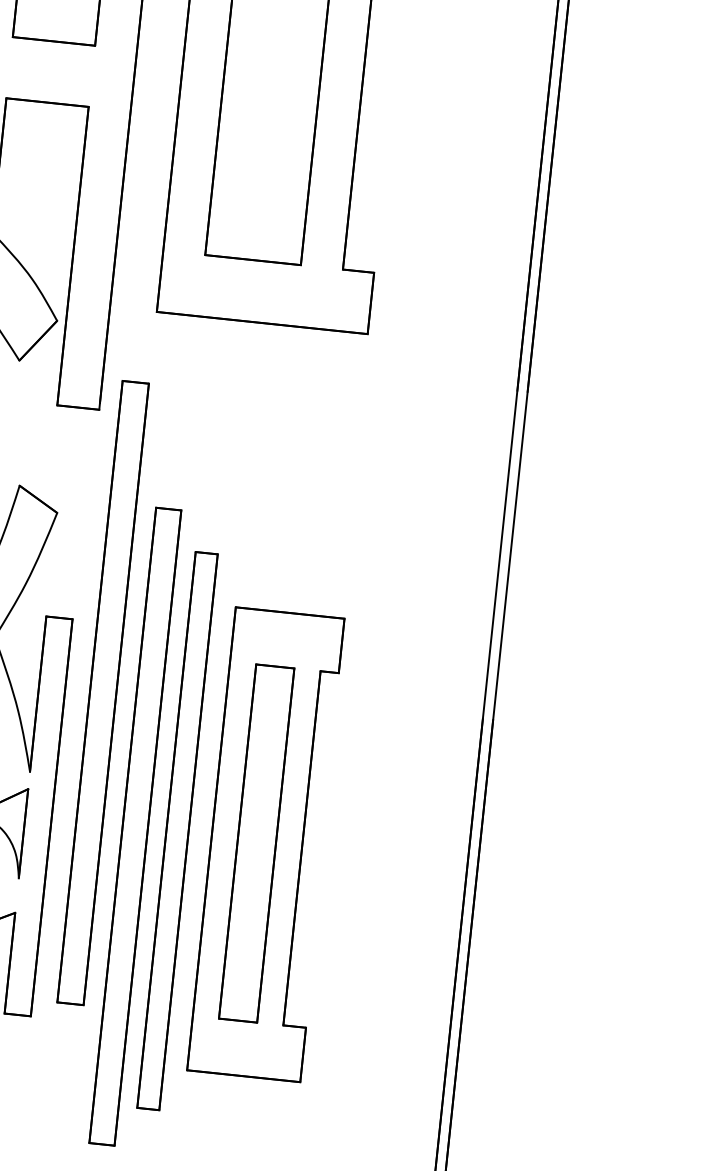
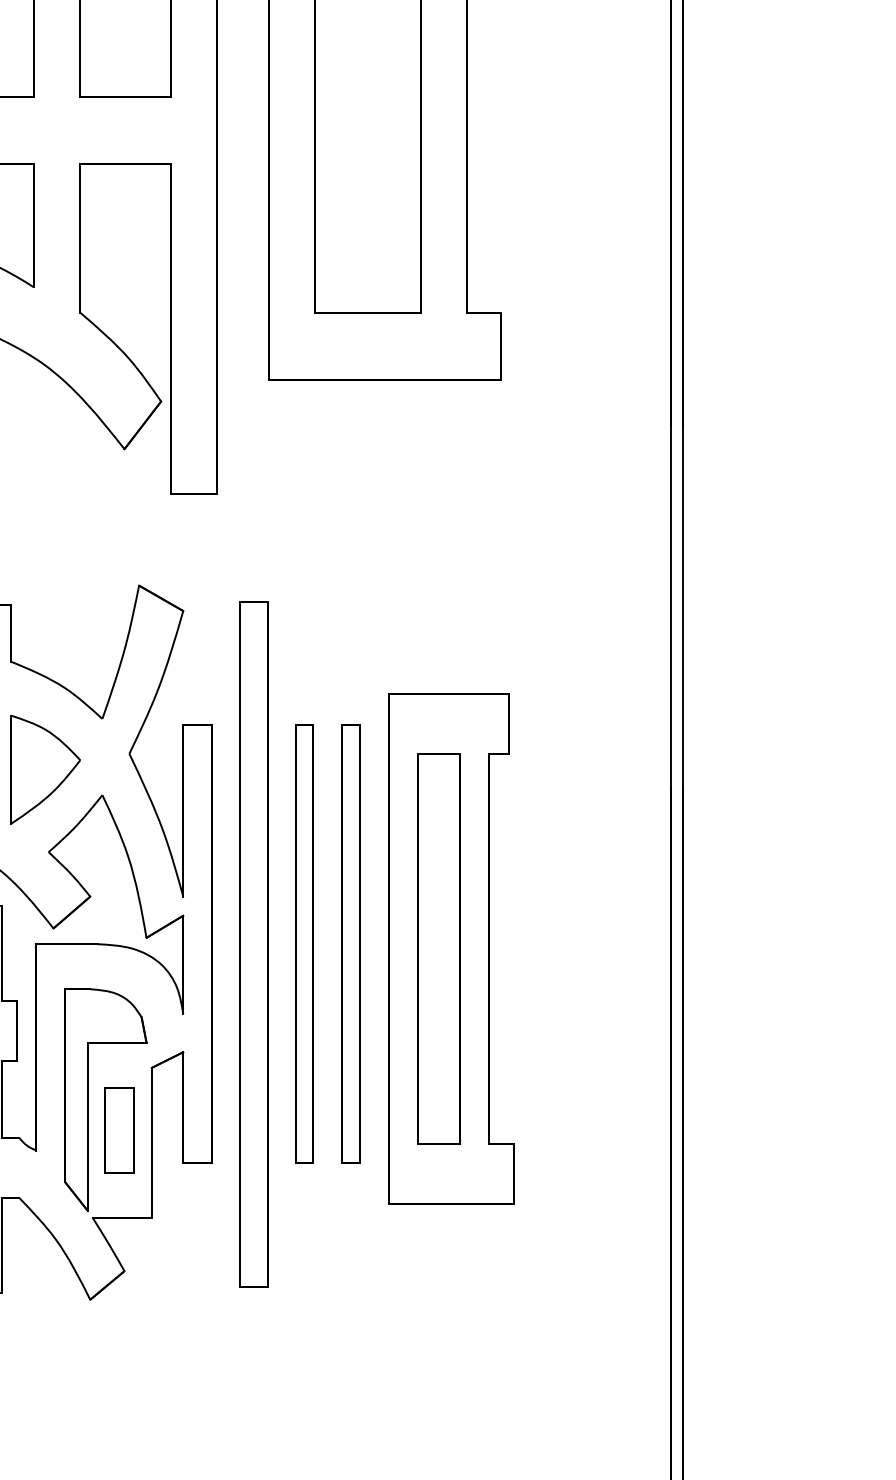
part: (102, 693) -> (253, 944), moved
part: (135, 825) -> (304, 943), size x0.62
part: (177, 830) -> (350, 943), size x0.71

